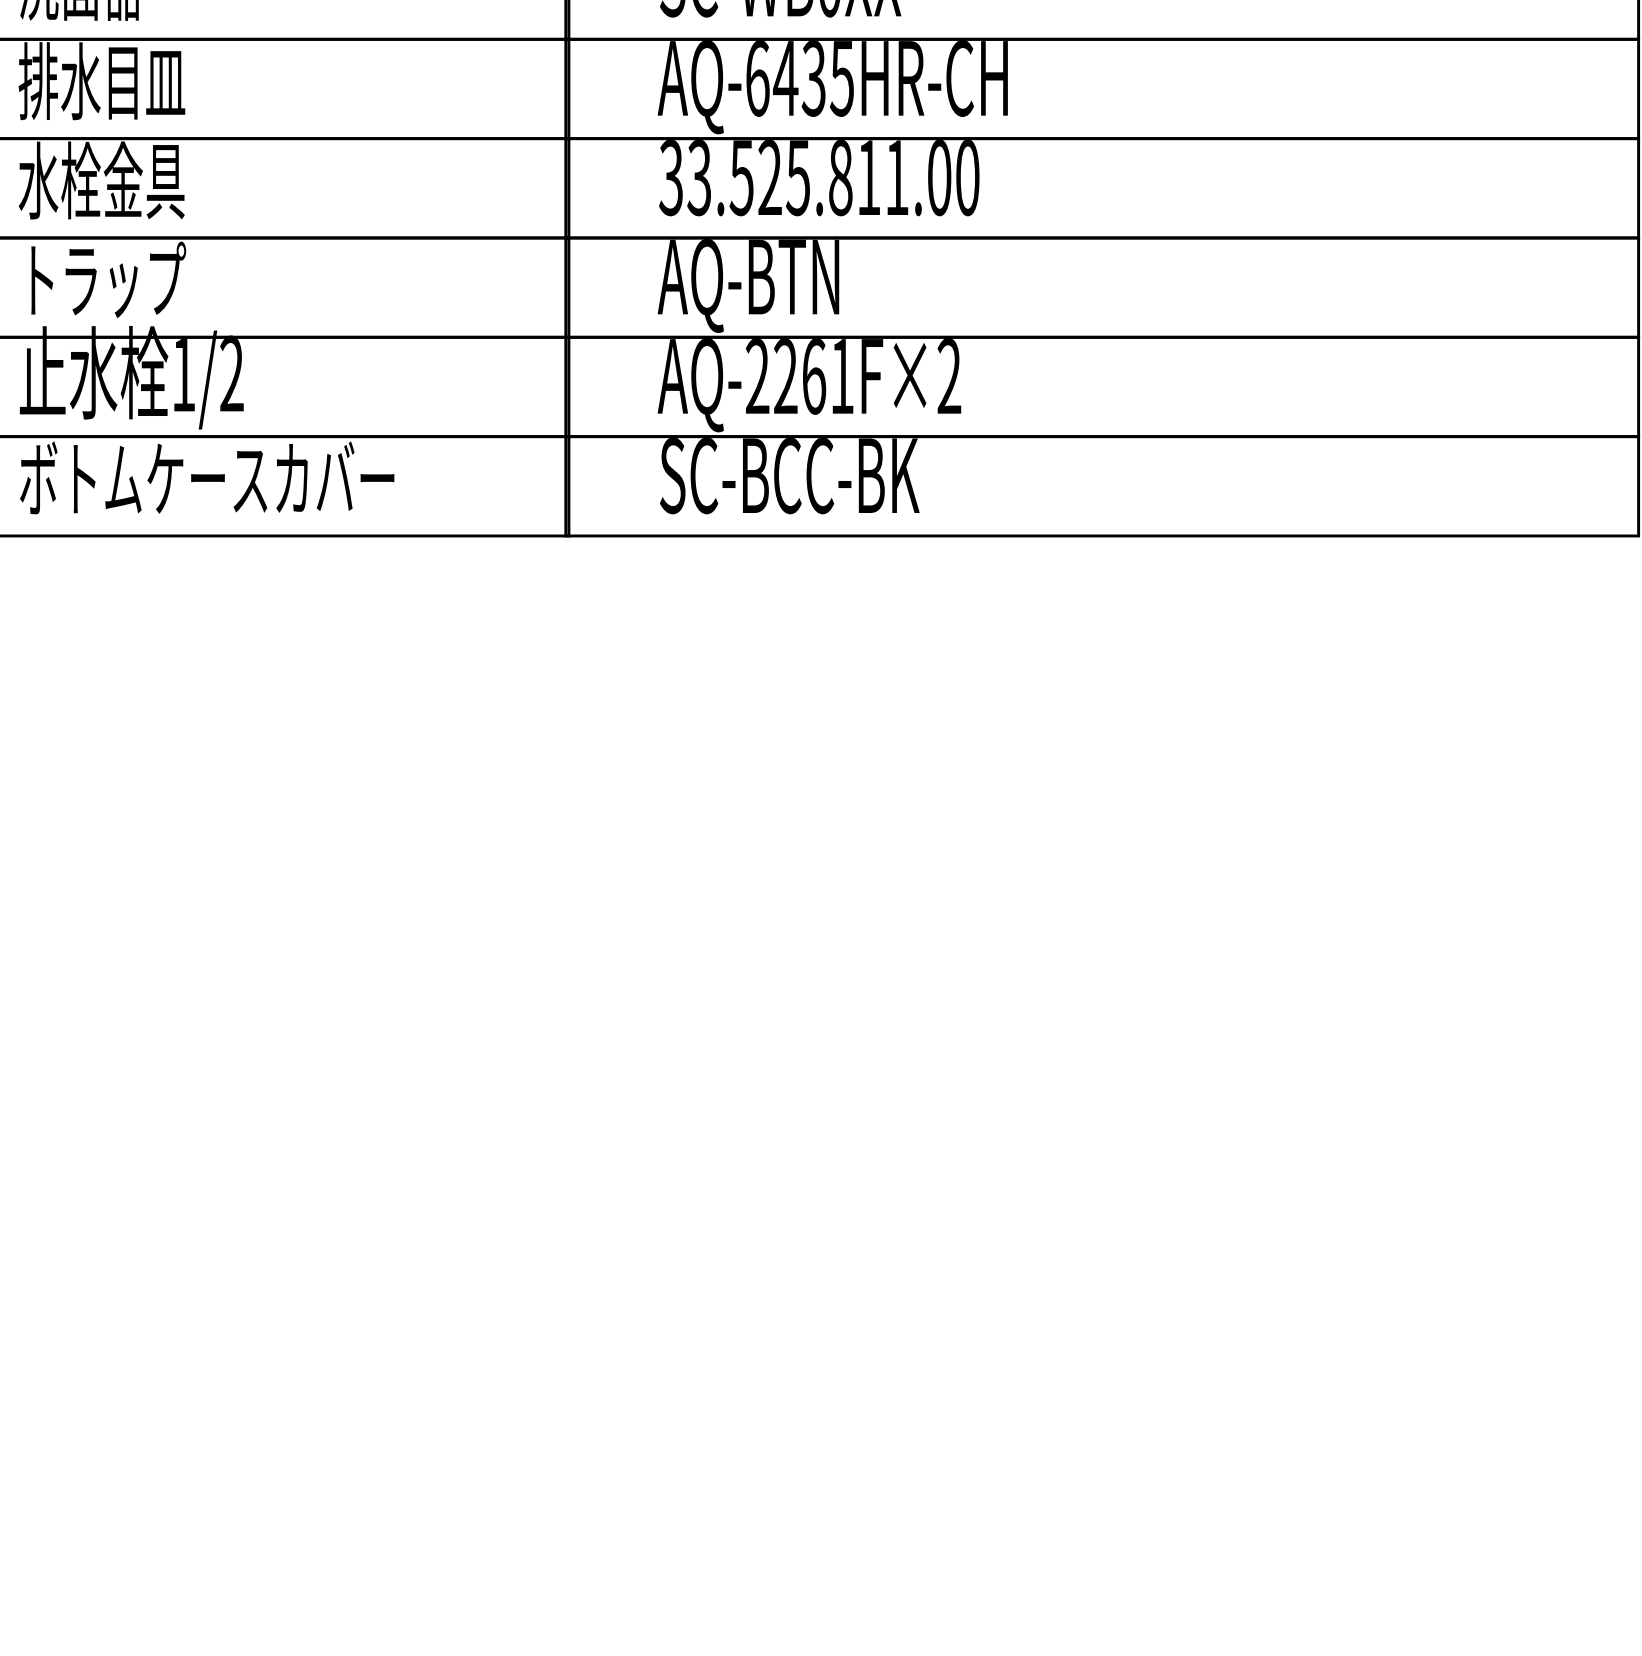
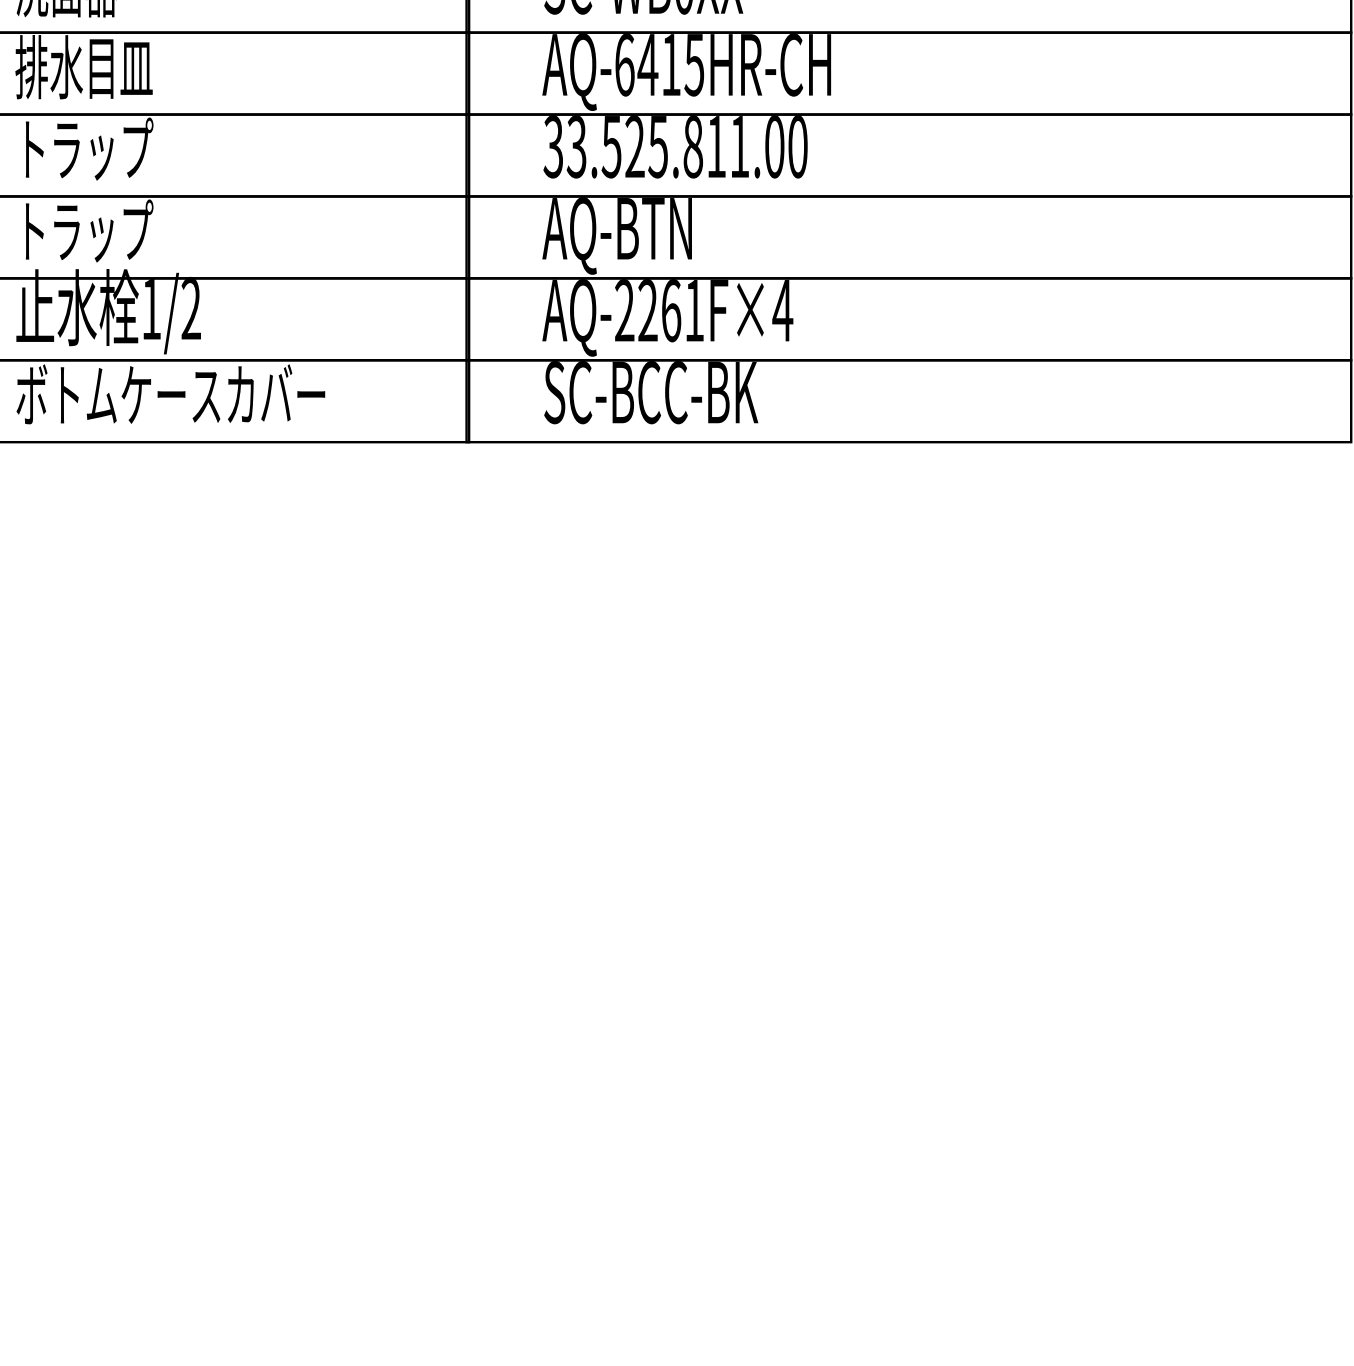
text: (813, 78) -> (670, 64), AQ-6435HR-CH -> AQ-6415HR-CH
text: (102, 180) -> (84, 149), 水栓金具 -> トラップ
text: (949, 376) -> (782, 310), AQ-2261F×2 -> AQ-2261F×4

